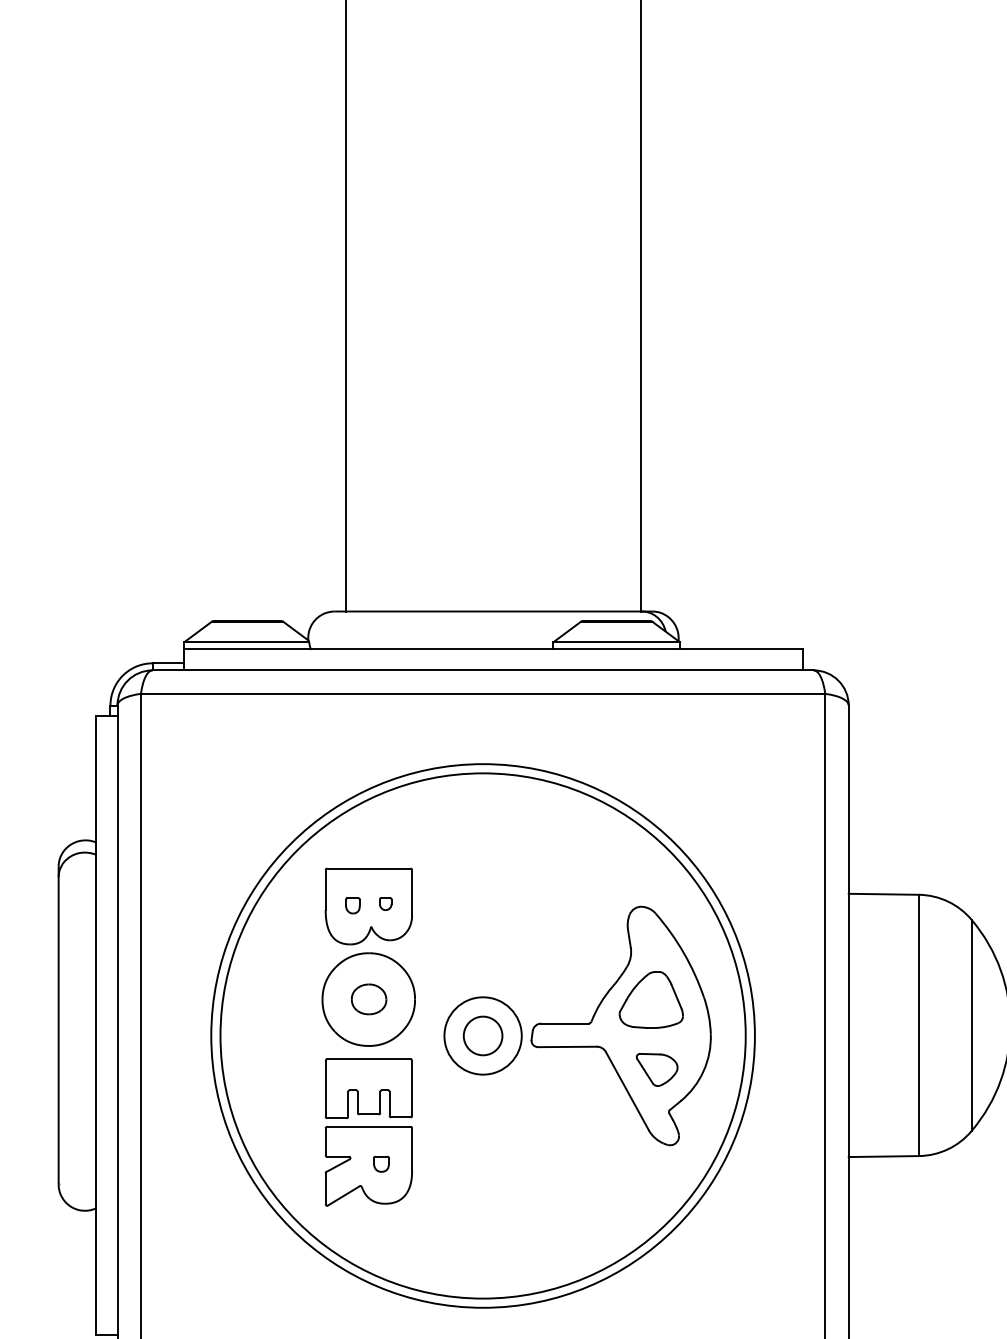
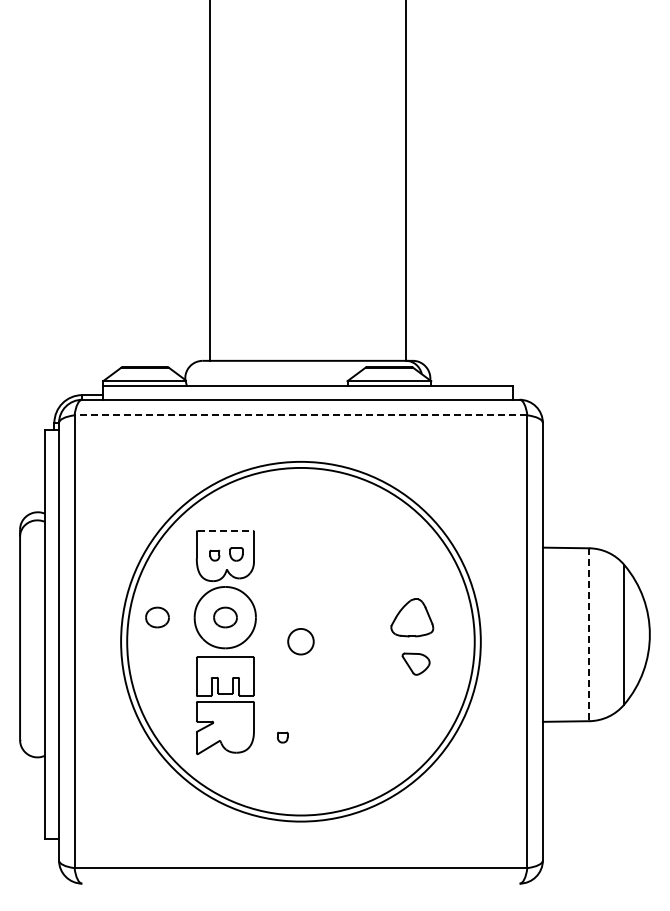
line: (482, 694) -> (300, 415), solid -> dashed
line: (369, 867) -> (225, 530), solid -> dashed
part: (385, 904) -> (236, 554), size x1.6
part: (266, 999) -> (157, 617), added
part: (577, 1025) -> (363, 634), removed
line: (919, 1026) -> (589, 635), solid -> dashed
part: (381, 1164) -> (282, 737), moved

